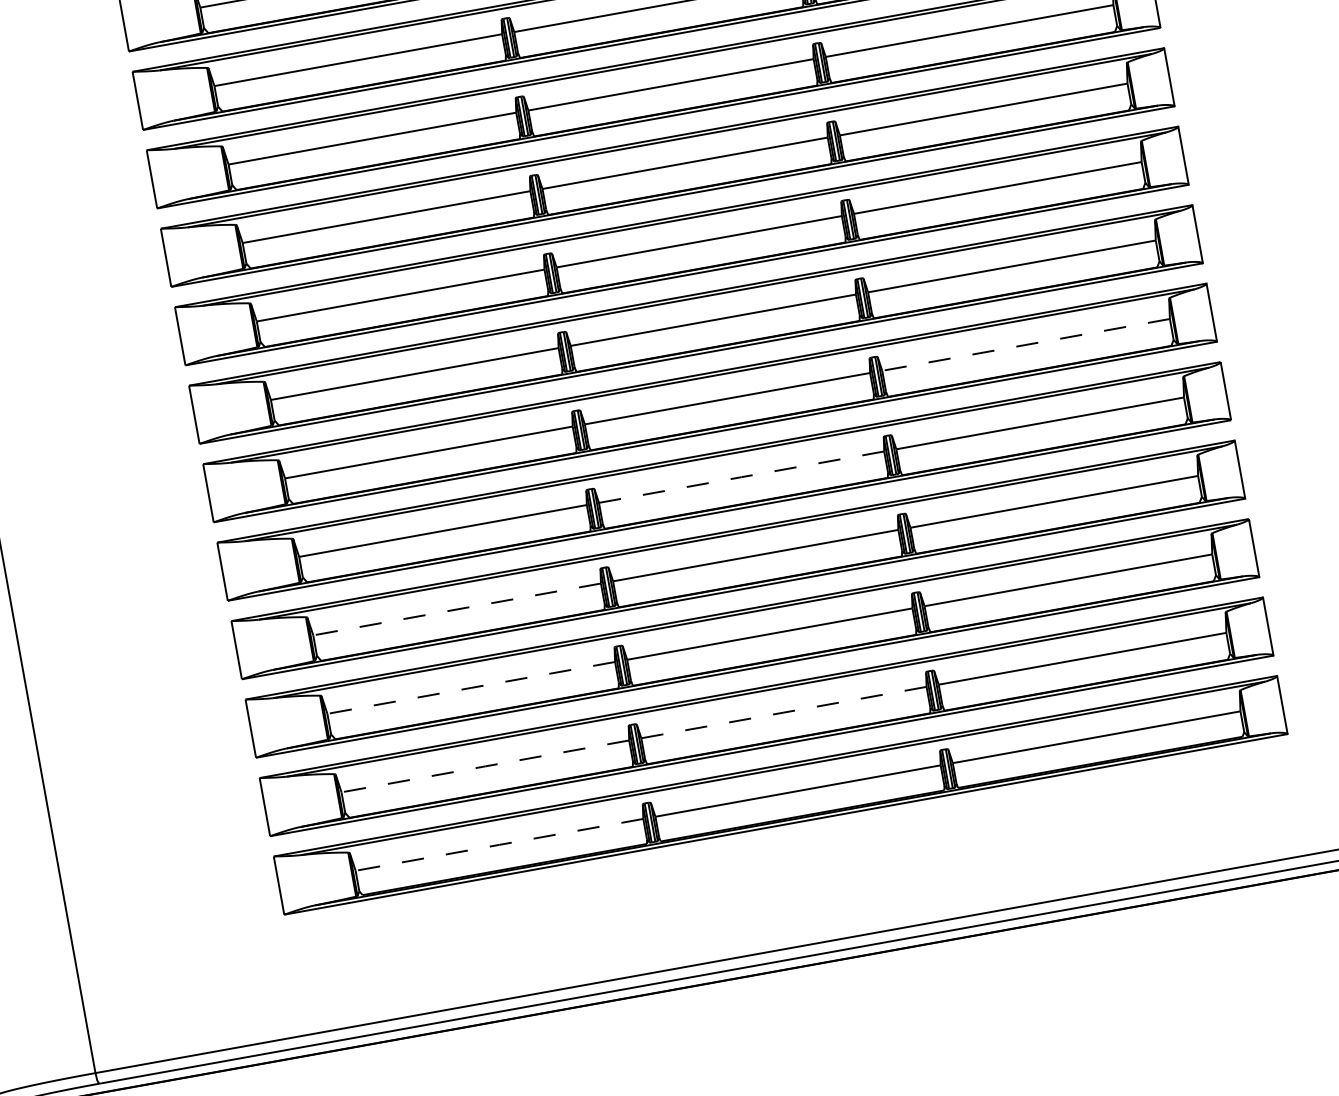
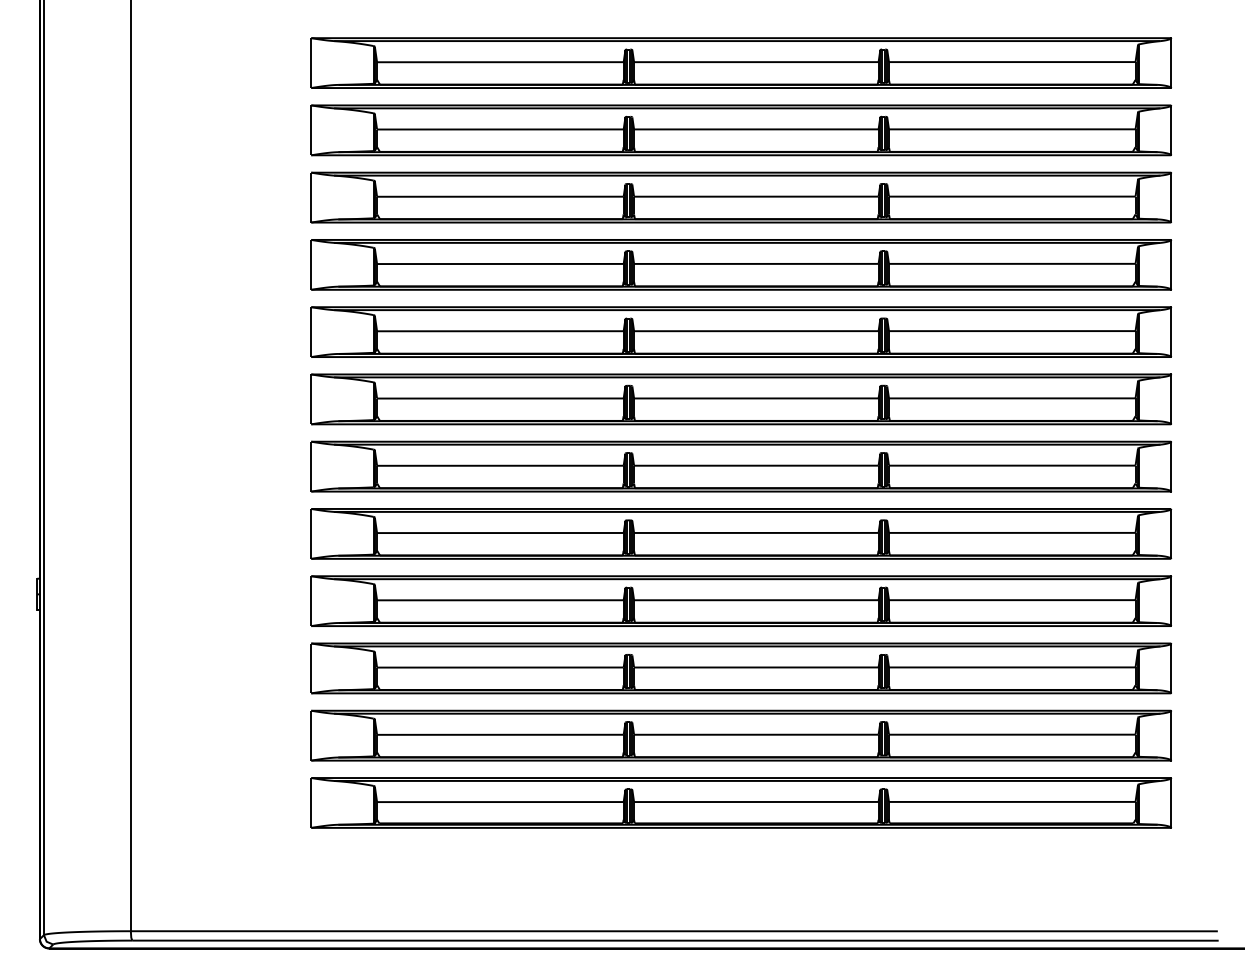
line: (1026, 344) -> (1012, 465), dashed -> solid
line: (741, 476) -> (756, 532), dashed -> solid
line: (457, 609) -> (500, 600), dashed -> solid
line: (471, 687) -> (500, 667), dashed -> solid
line: (784, 712) -> (756, 734), dashed -> solid
line: (485, 765) -> (500, 734), dashed -> solid
line: (499, 845) -> (500, 802), dashed -> solid

